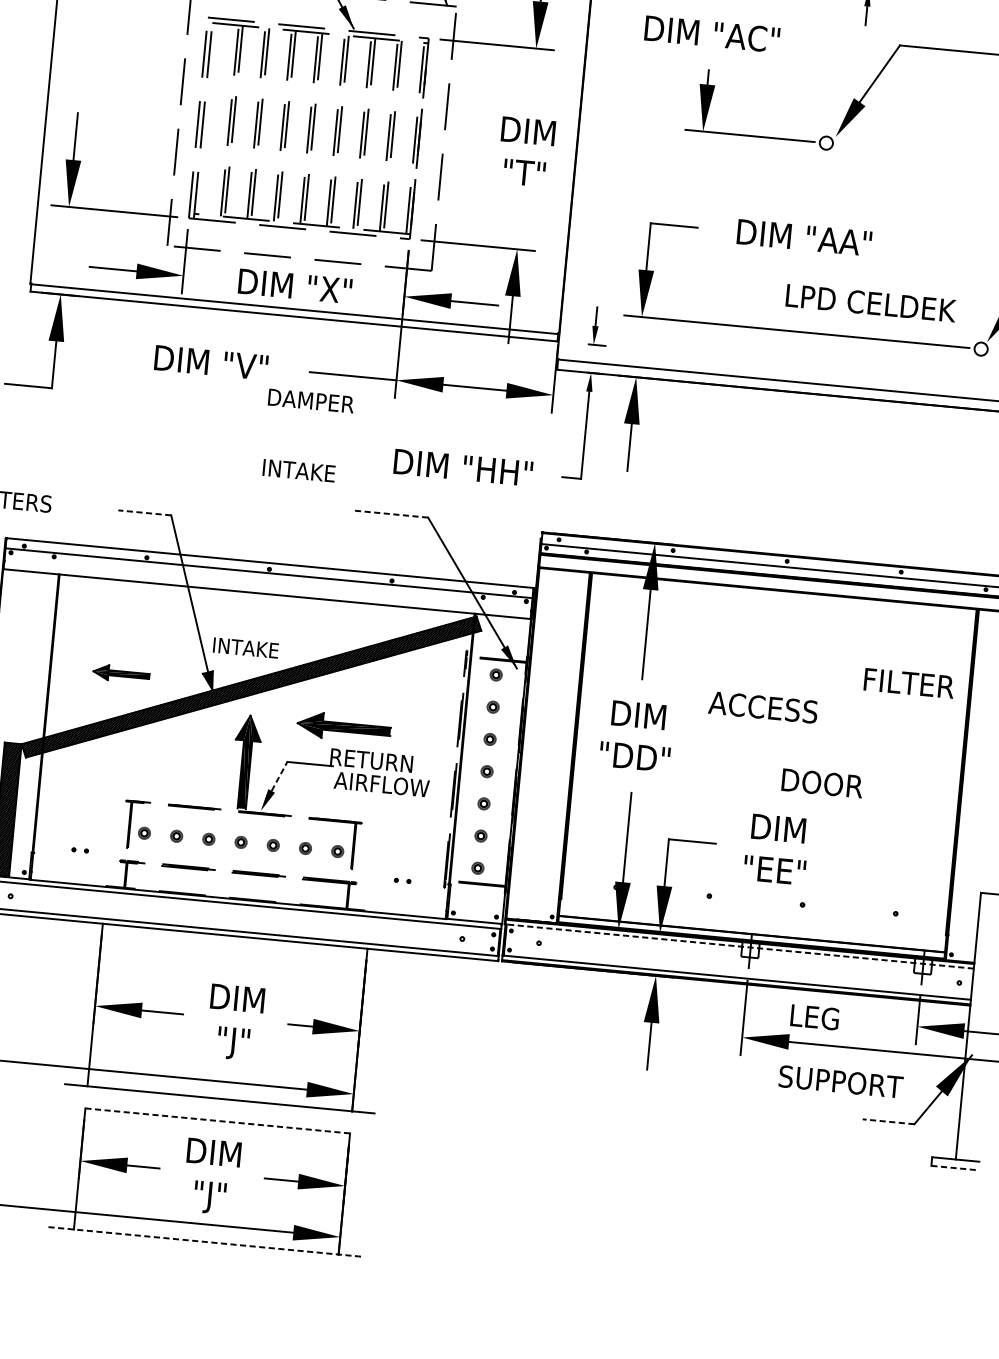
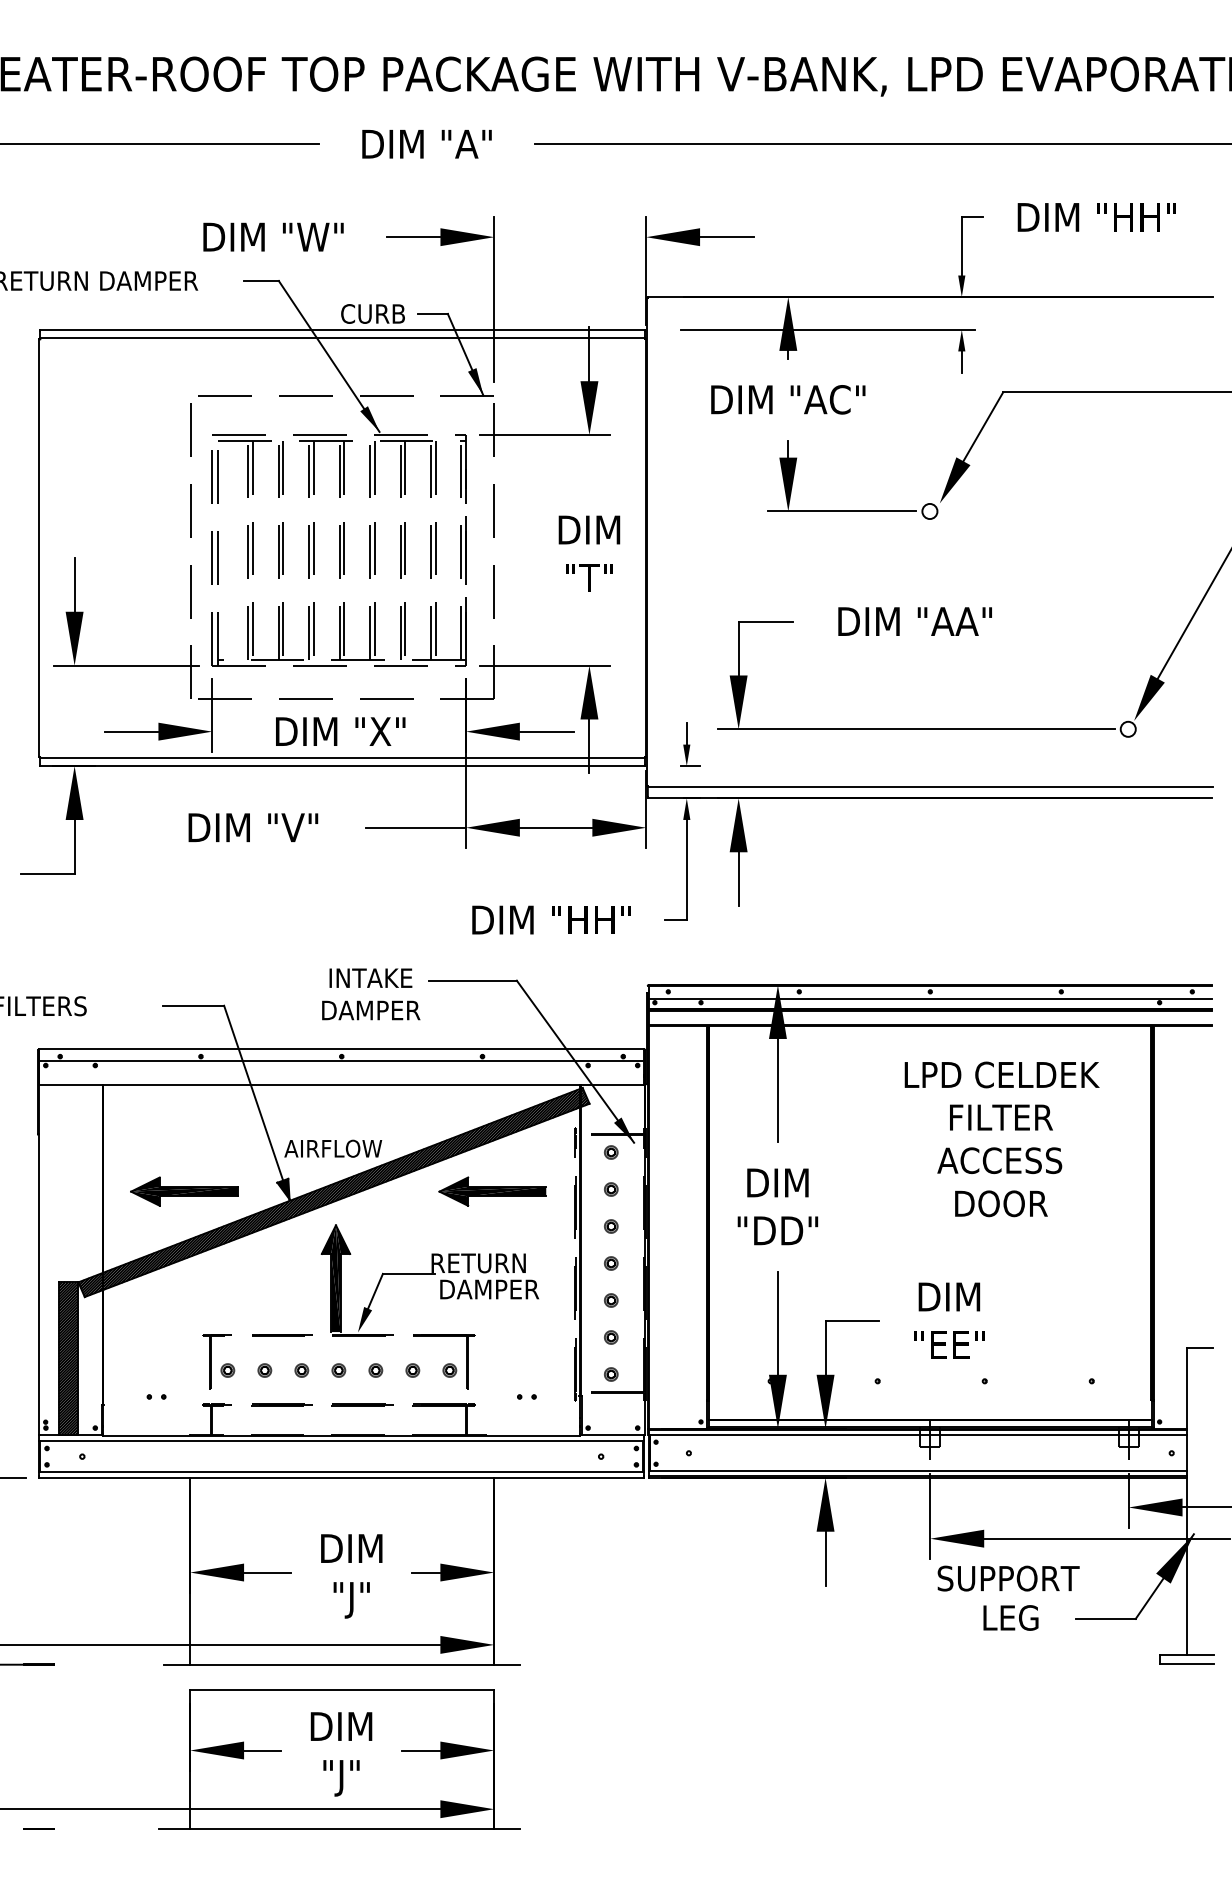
text: (870, 302) -> (1001, 1074), moved
text: (311, 401) -> (371, 1010), moved
text: (298, 470) -> (370, 977), moved
line: (144, 512) -> (193, 1005), dashed -> solid
line: (389, 513) -> (472, 980), dashed -> solid
text: (254, 648) -> (333, 1148), INTAKE -> AIRFLOW
part: (121, 673) -> (184, 1191), size x1.67
text: (909, 683) -> (1001, 1117), moved
text: (763, 707) -> (999, 1160), moved
part: (343, 727) -> (492, 1191), moved
line: (279, 776) -> (375, 1291), dashed -> solid
text: (822, 783) -> (1001, 1203), moved
text: (381, 784) -> (492, 1289), AIRFLOW -> DAMPER
line: (739, 946) -> (917, 1435), dashed -> solid
text: (814, 1016) -> (1010, 1617), moved
text: (840, 1081) -> (1008, 1578), moved
line: (217, 1121) -> (341, 1690), dashed -> solid
line: (889, 1121) -> (1106, 1618), dashed -> solid
line: (955, 1168) -> (1187, 1664), dashed -> solid
line: (203, 1242) -> (339, 1829), dashed -> solid

